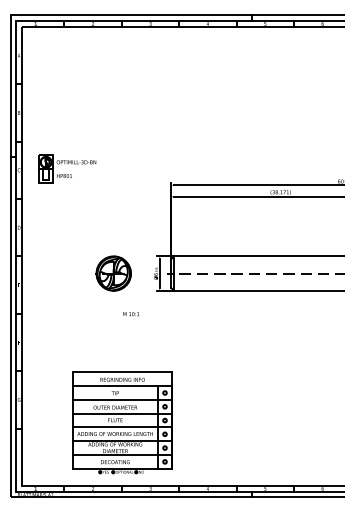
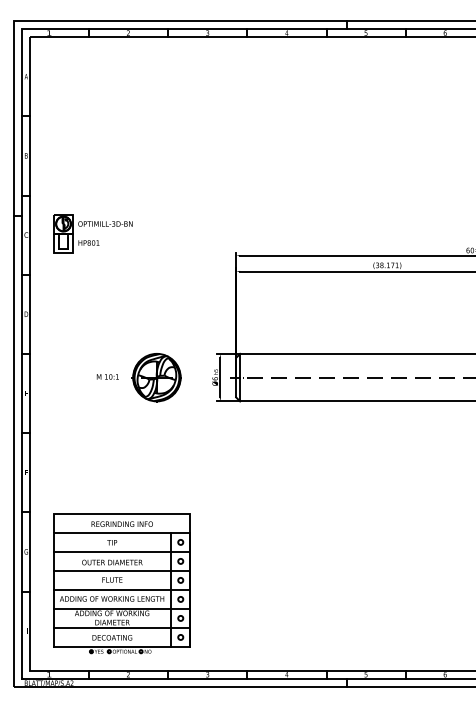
text: (130, 314) -> (106, 377), moved
part: (122, 422) -> (122, 583), moved

